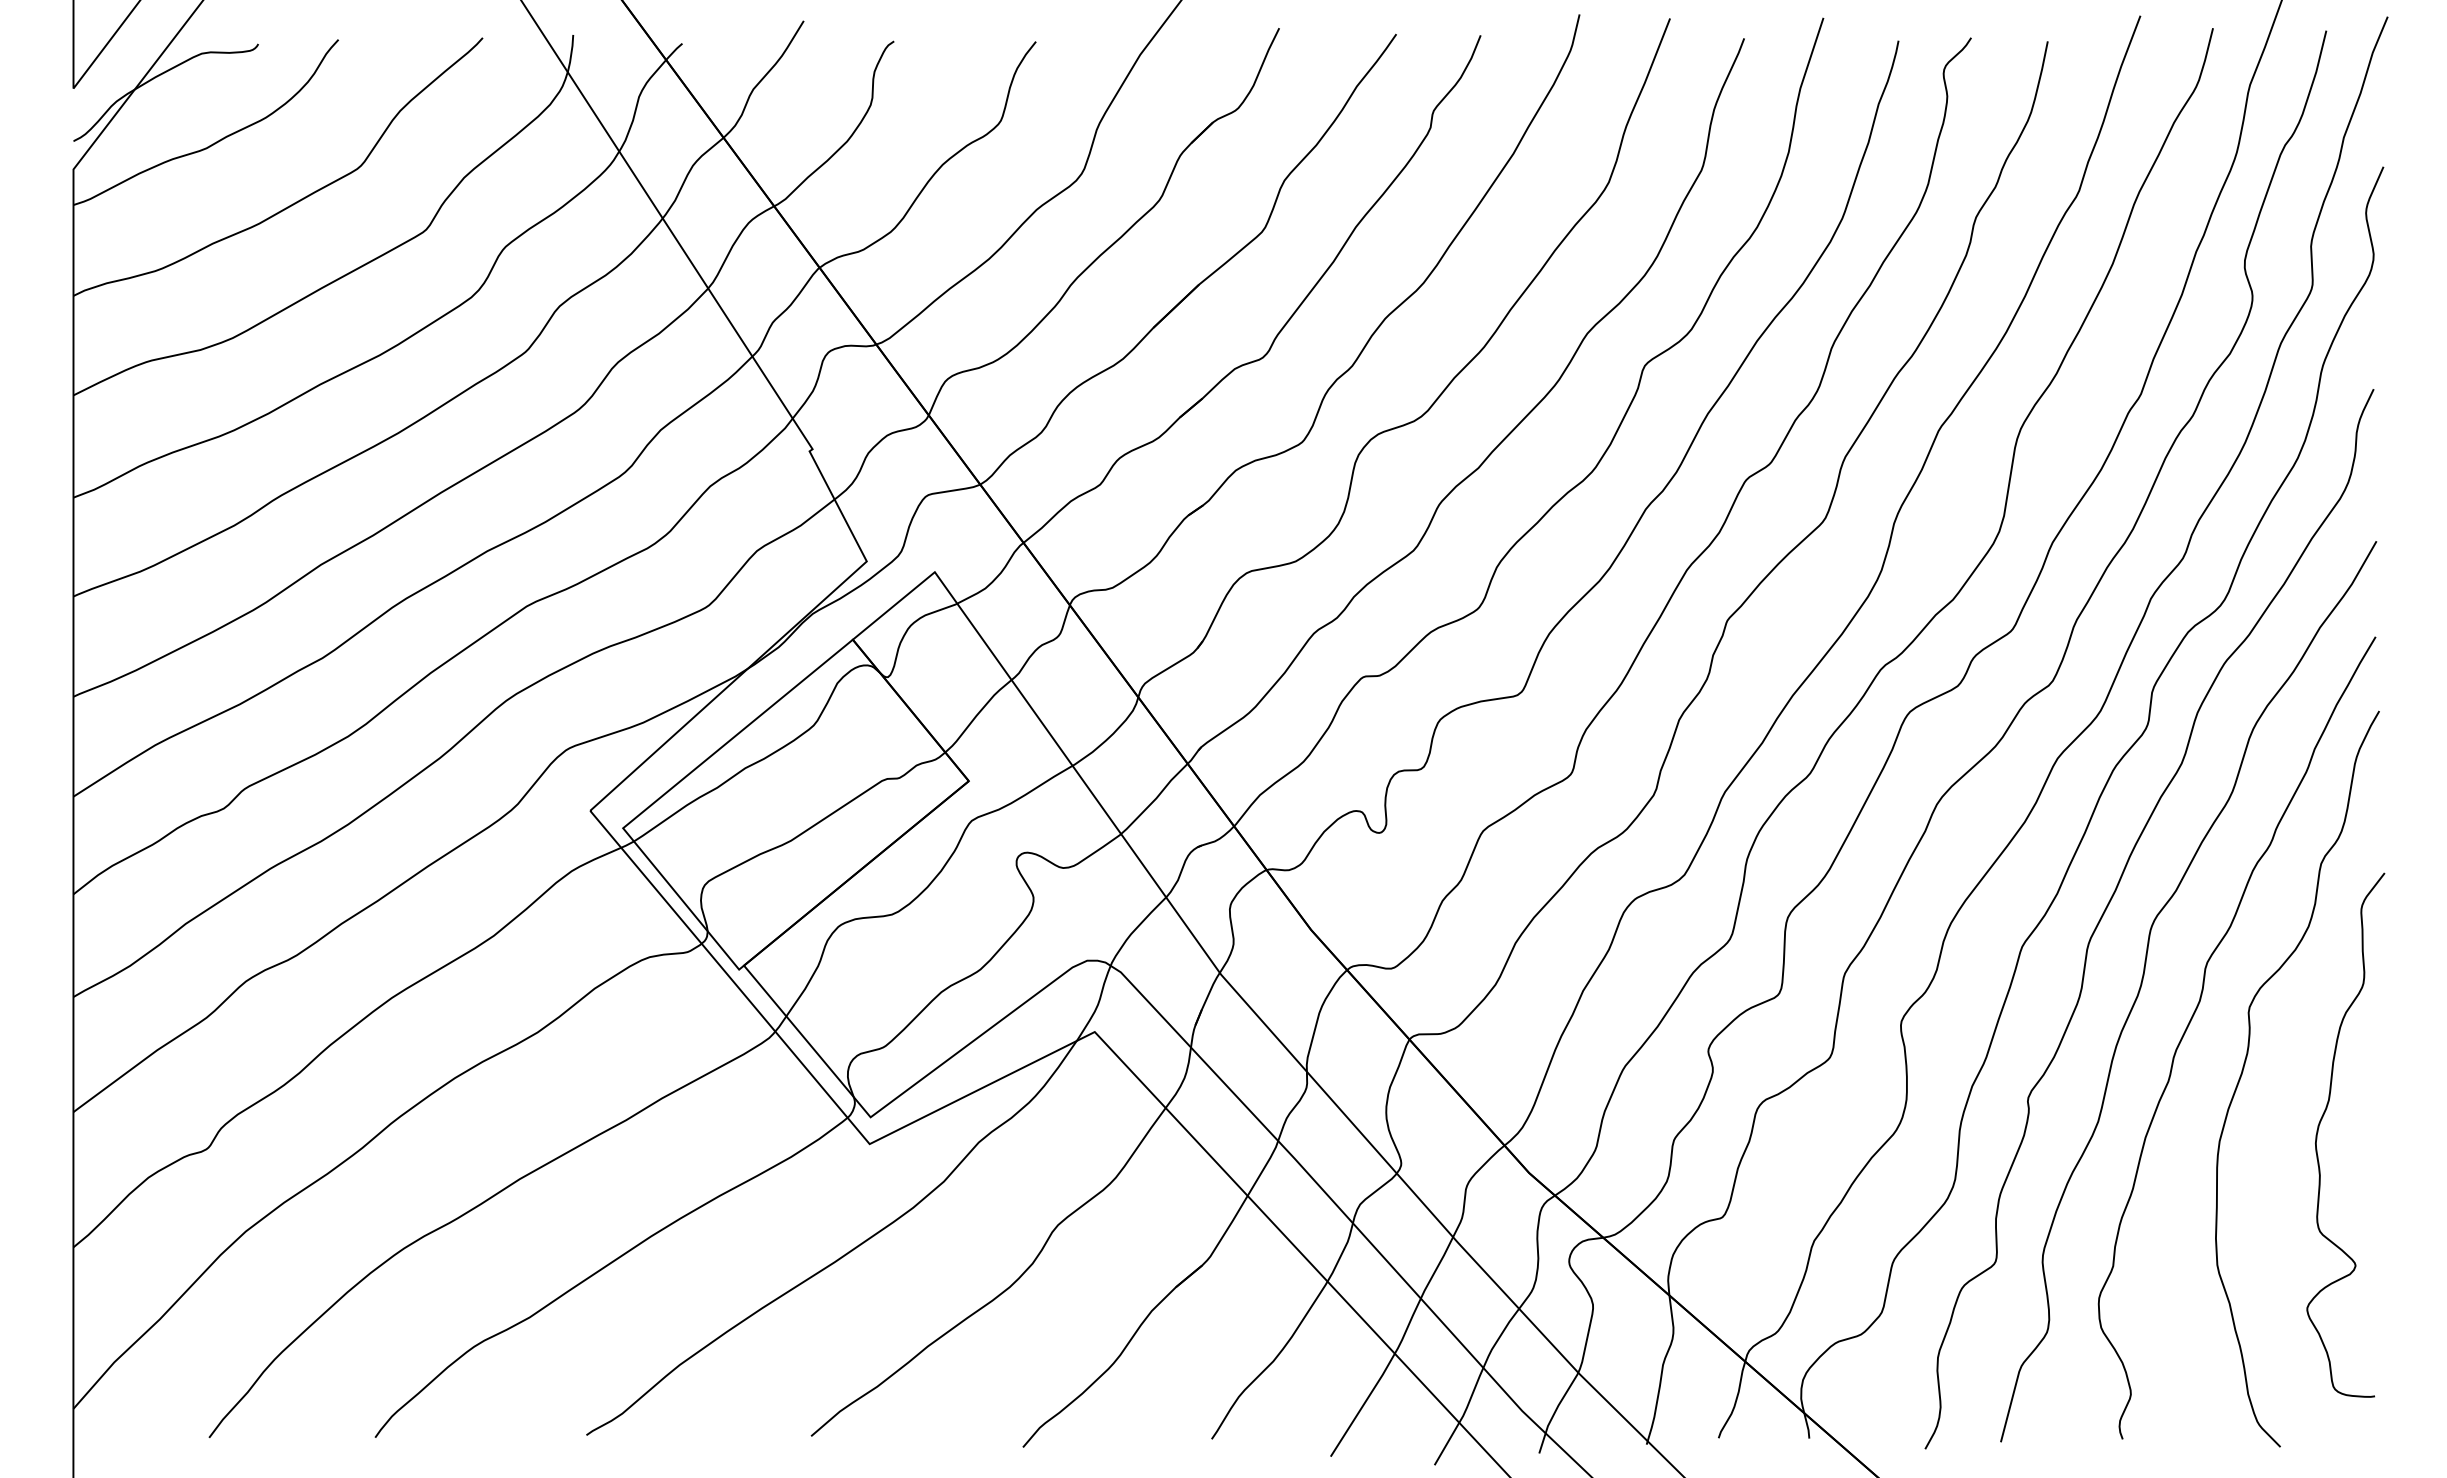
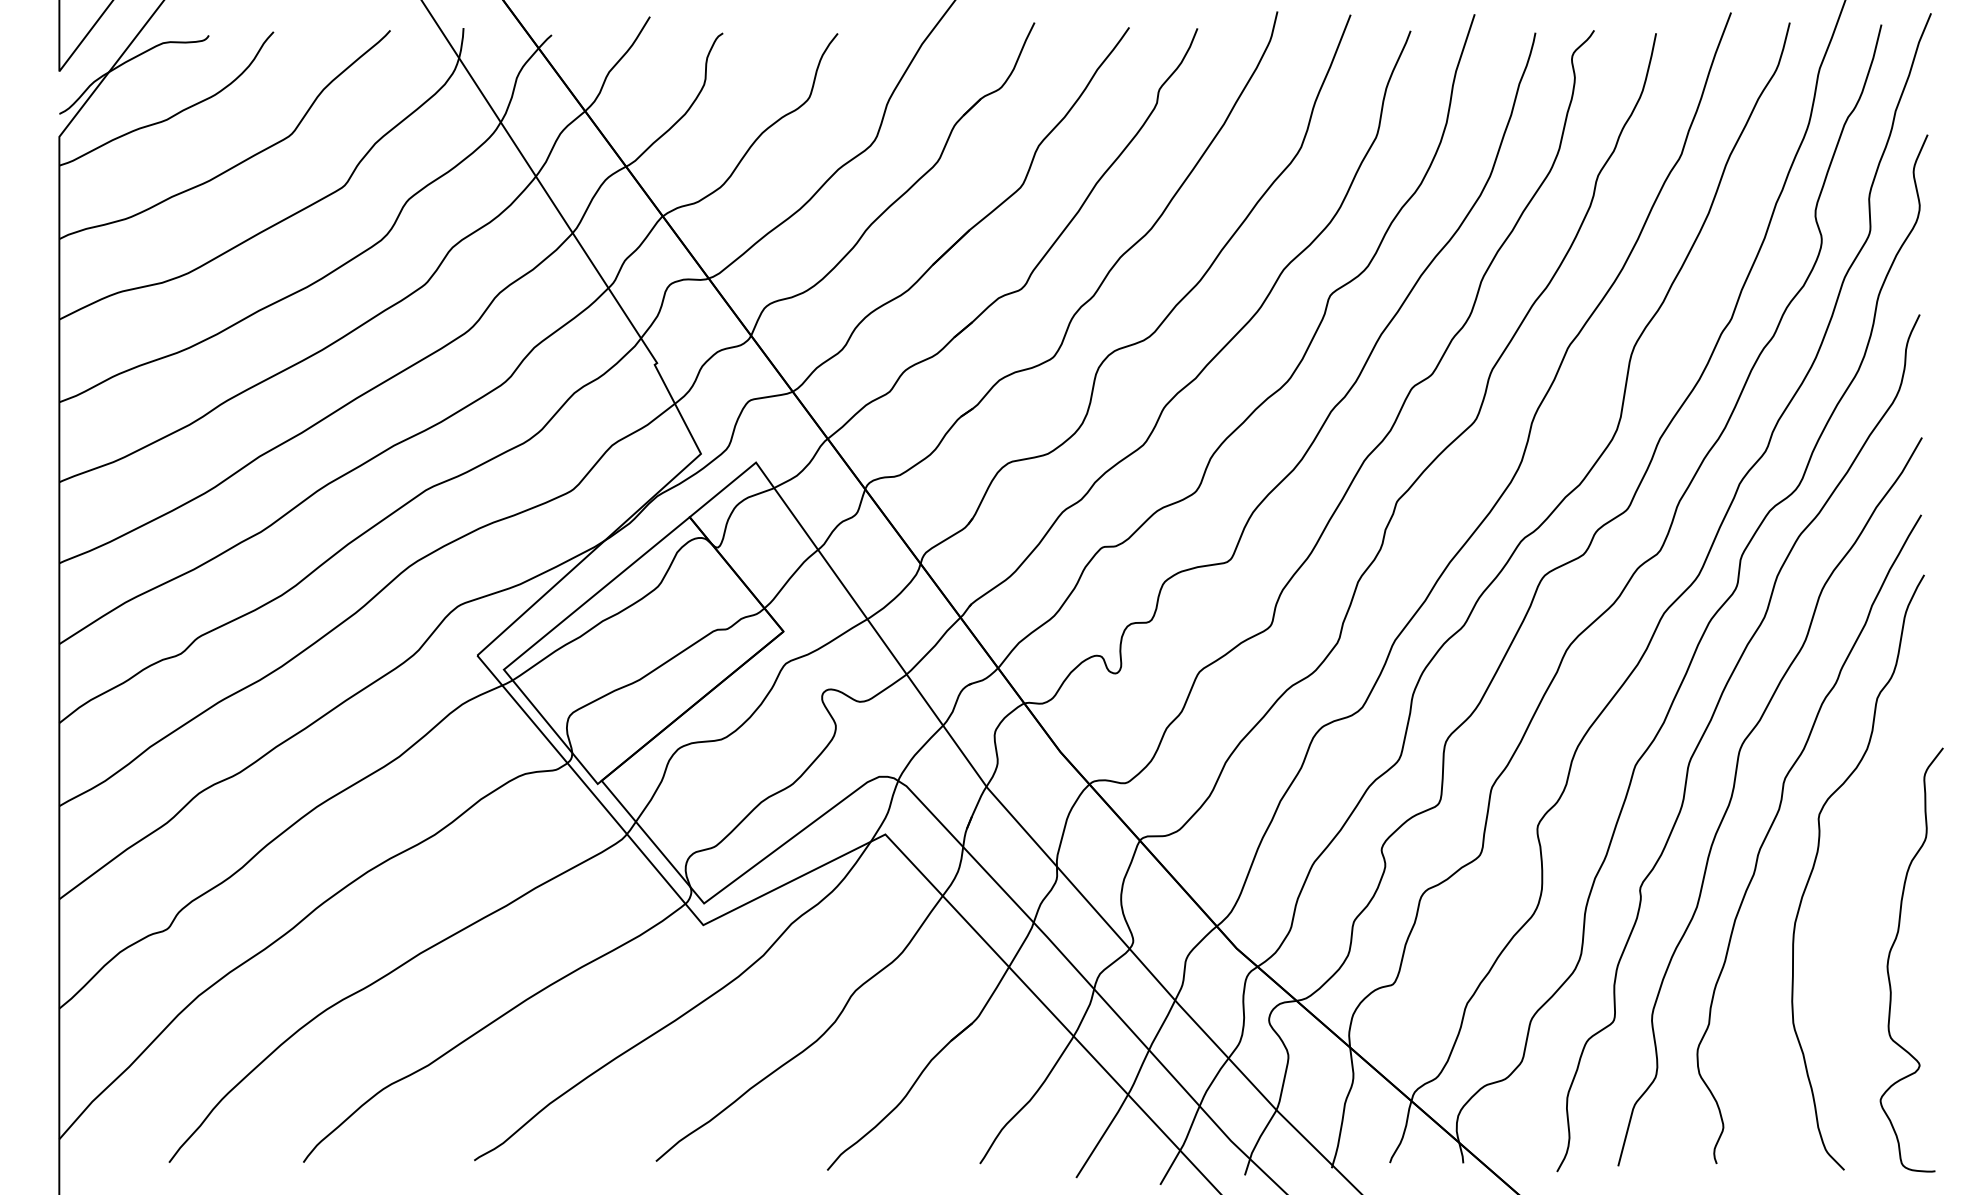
curve: (2320, 1124) -> (1891, 951), moved

